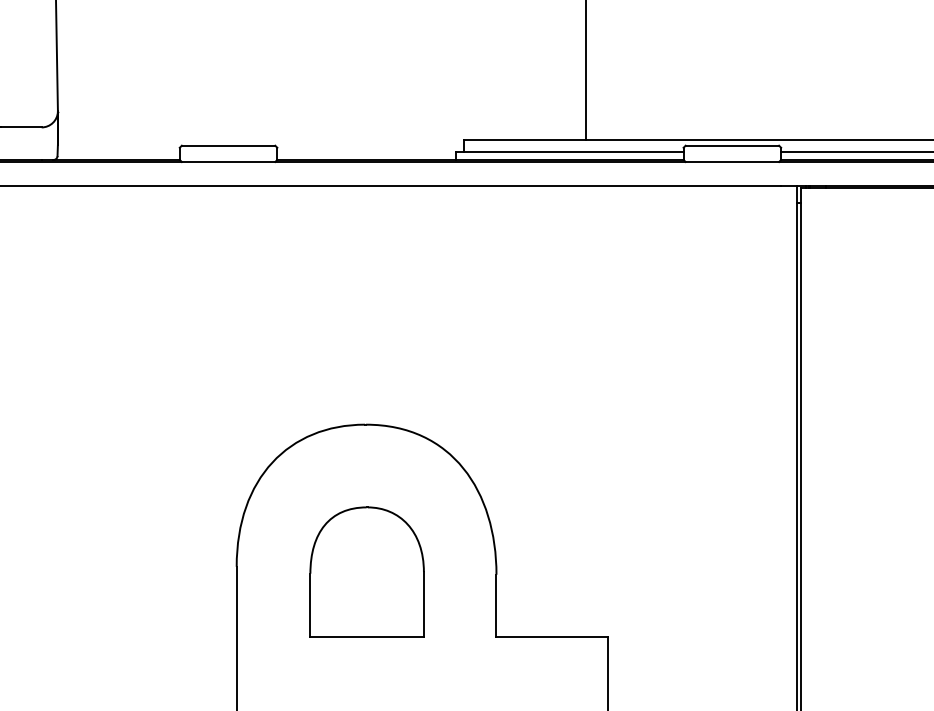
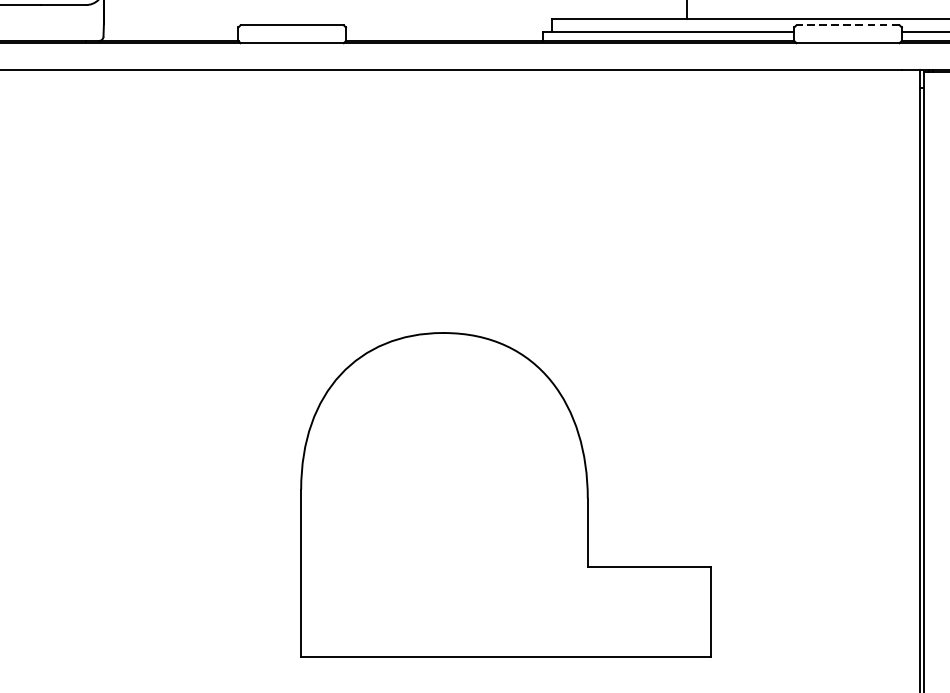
line: (732, 145) -> (848, 24), solid -> dashed
part: (366, 571) -> (444, 495), removed

